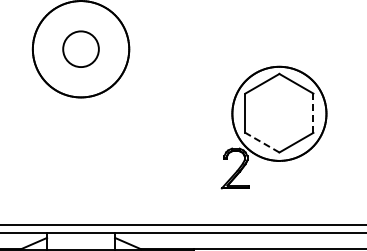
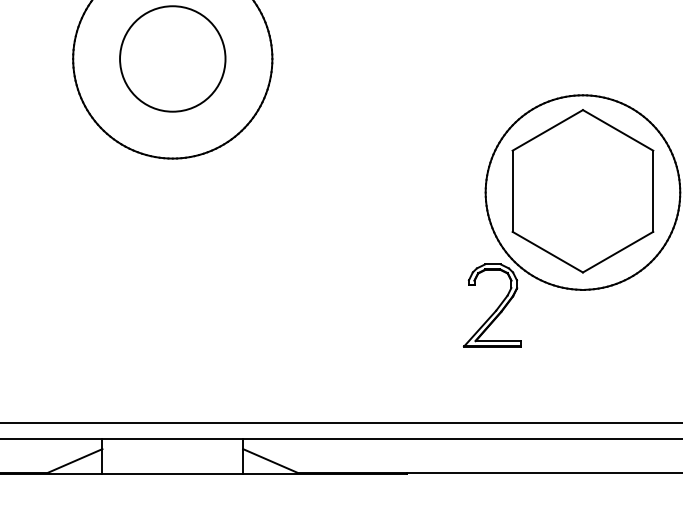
circle: (80, 48) -> (171, 57), size x1.43
line: (313, 113) -> (653, 191), dashed -> solid
line: (262, 142) -> (547, 251), dashed -> solid

